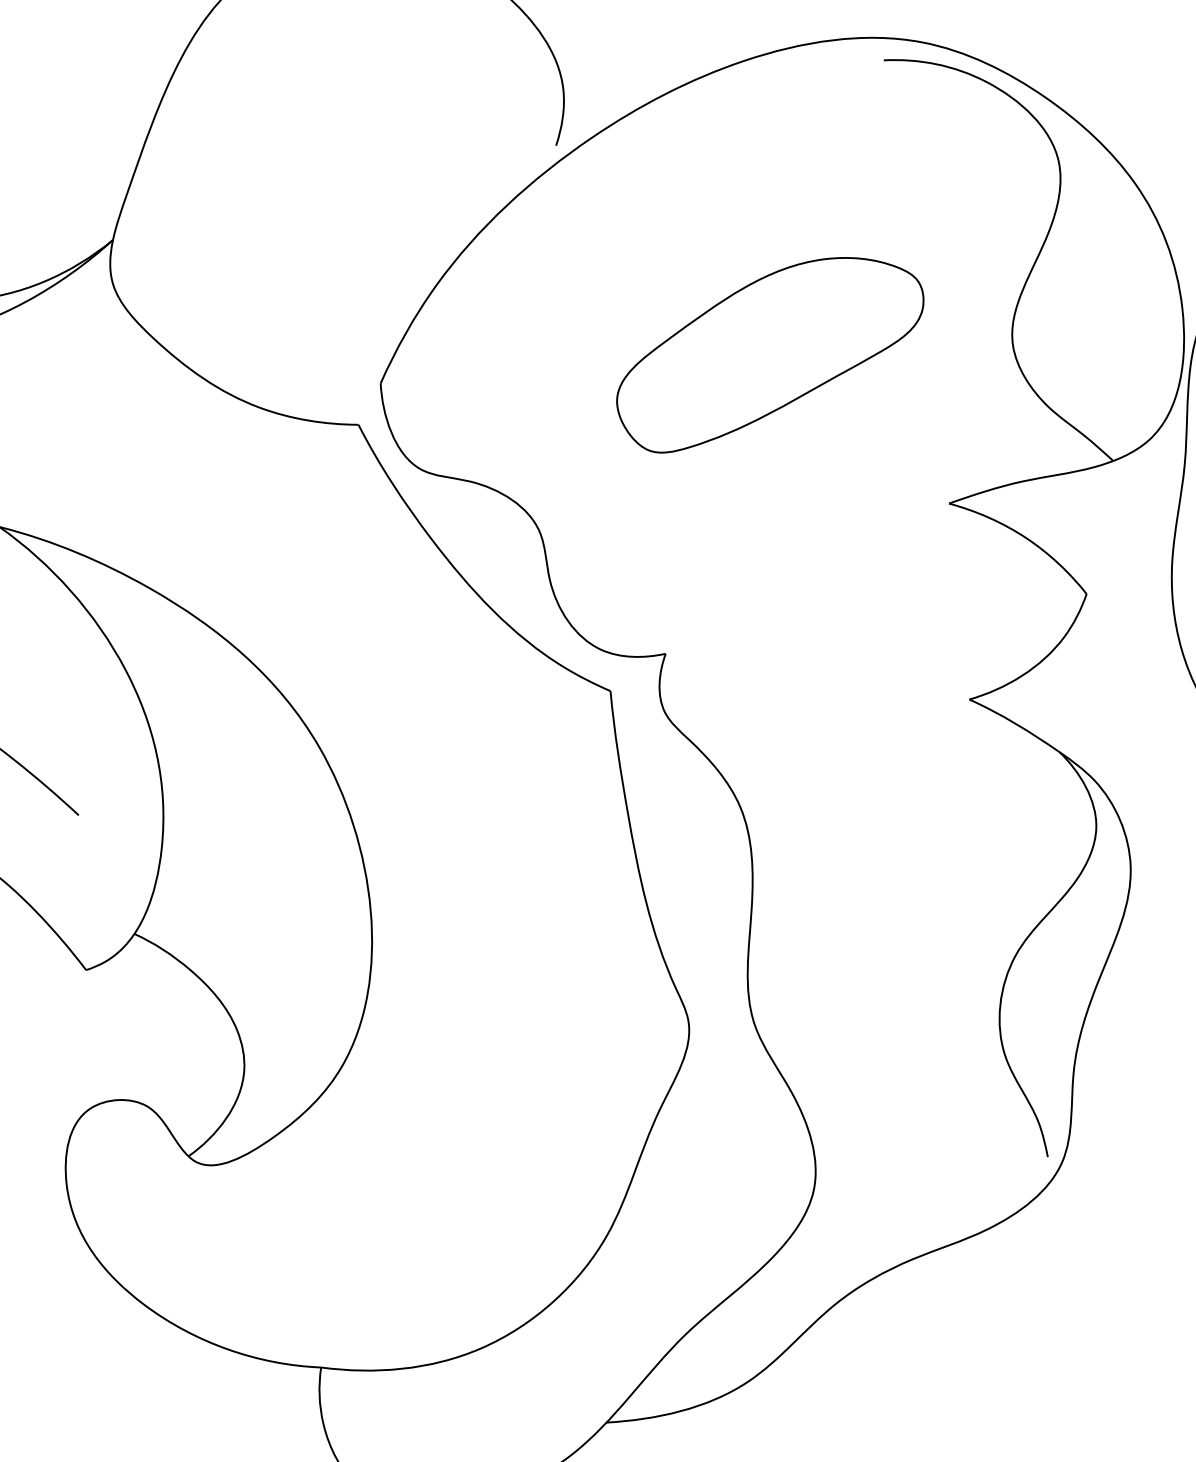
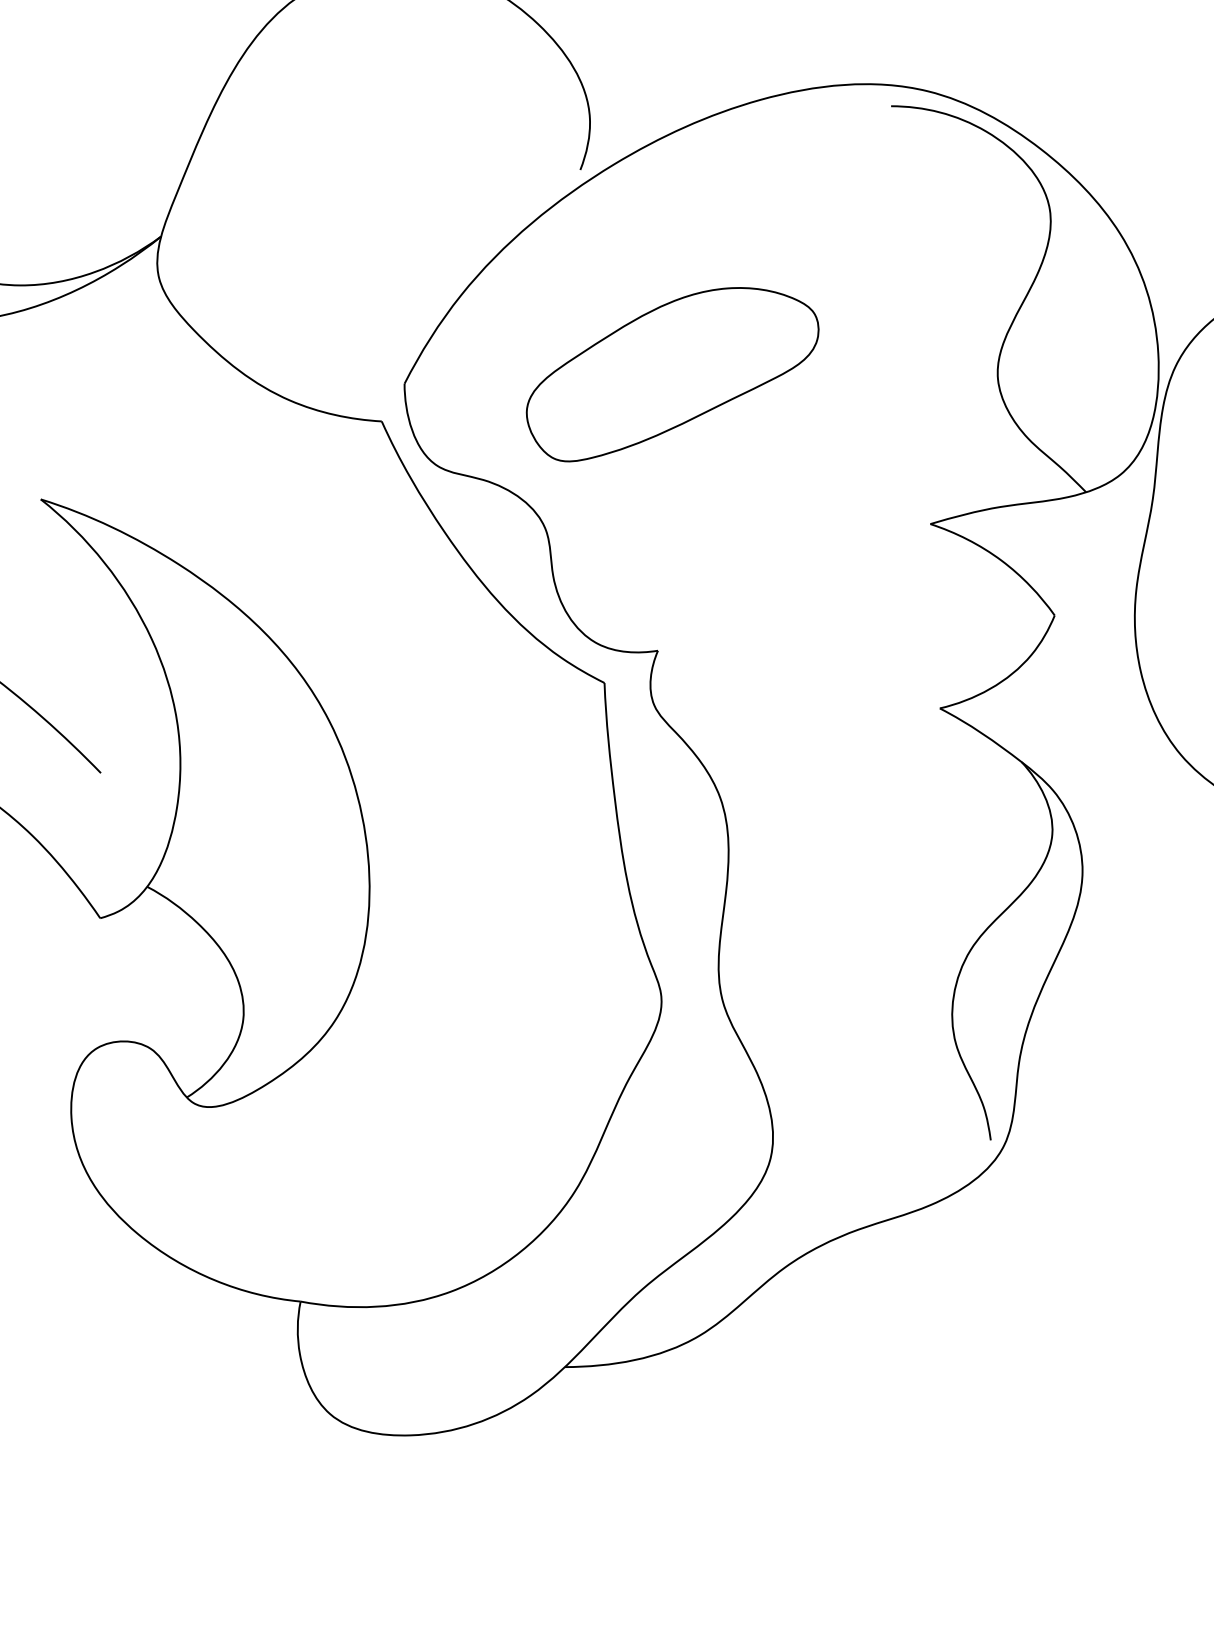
part: (770, 354) -> (672, 374), moved

